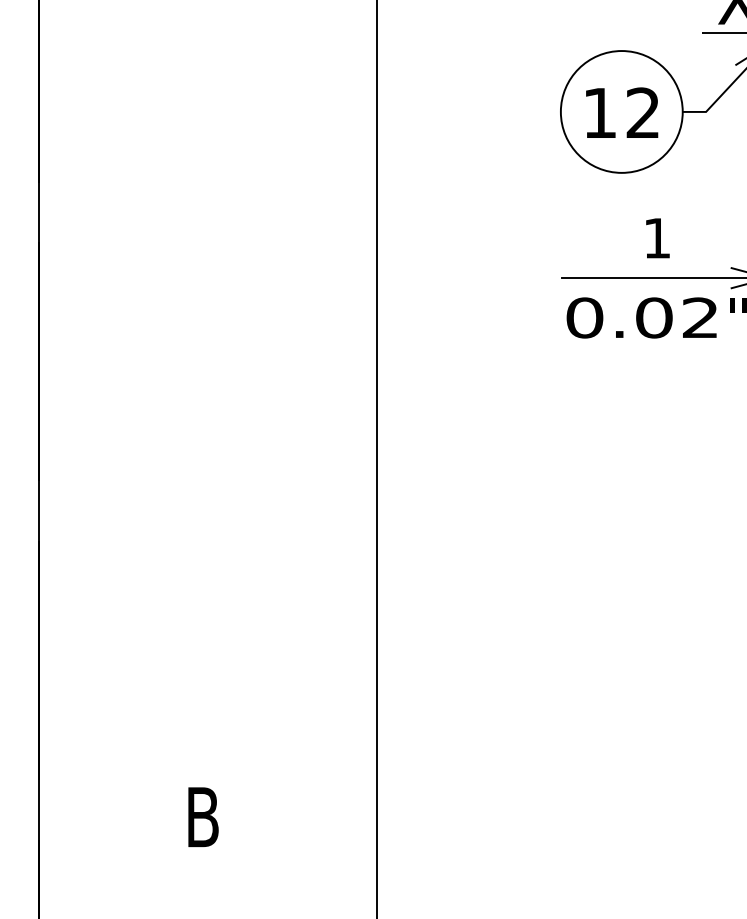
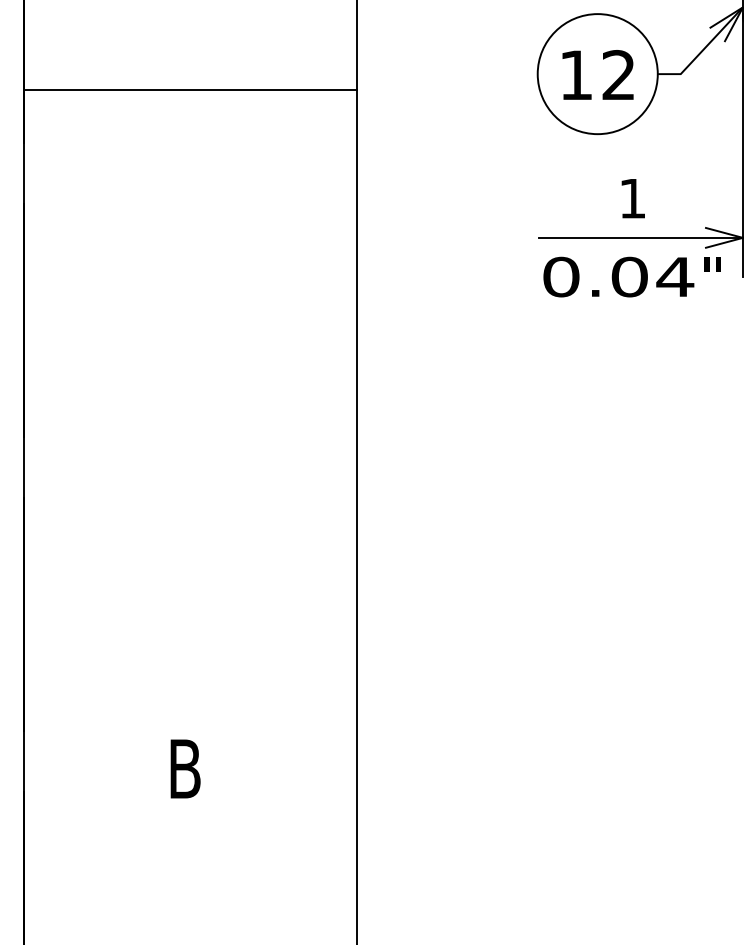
line: (208, 127) -> (190, 89), added
text: (700, 317) -> (675, 276), 0.02 -> 0.04

